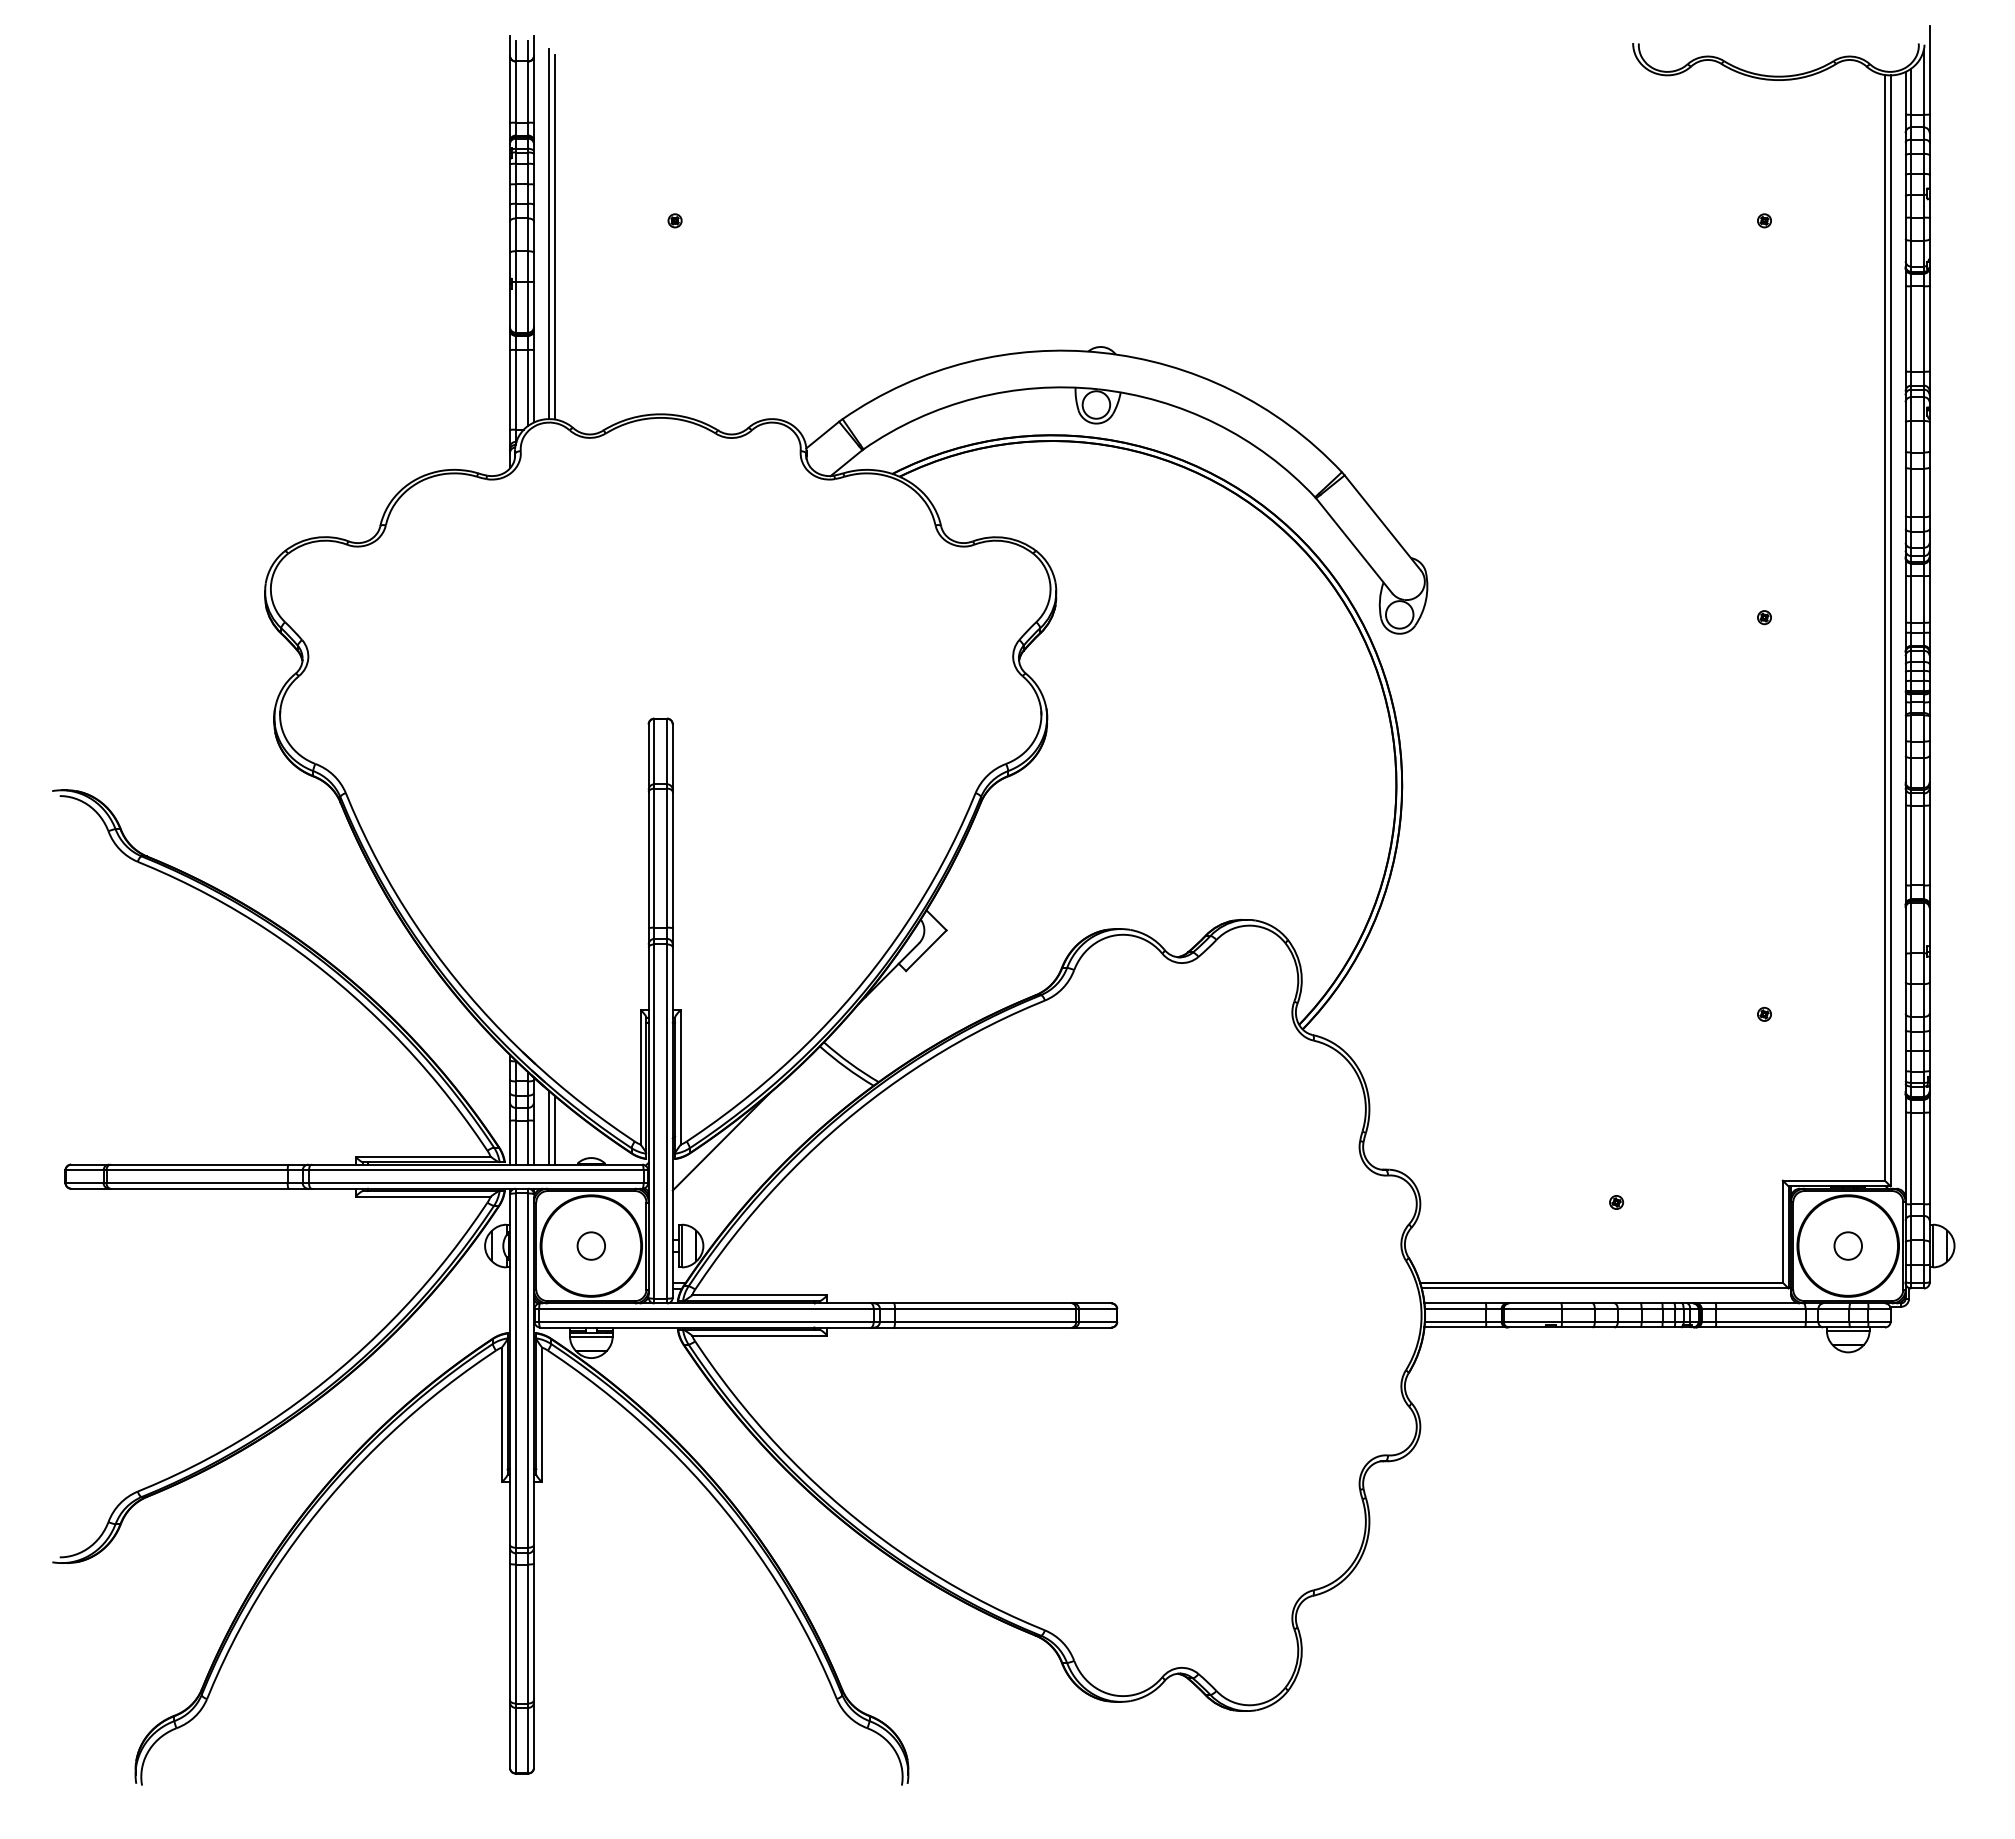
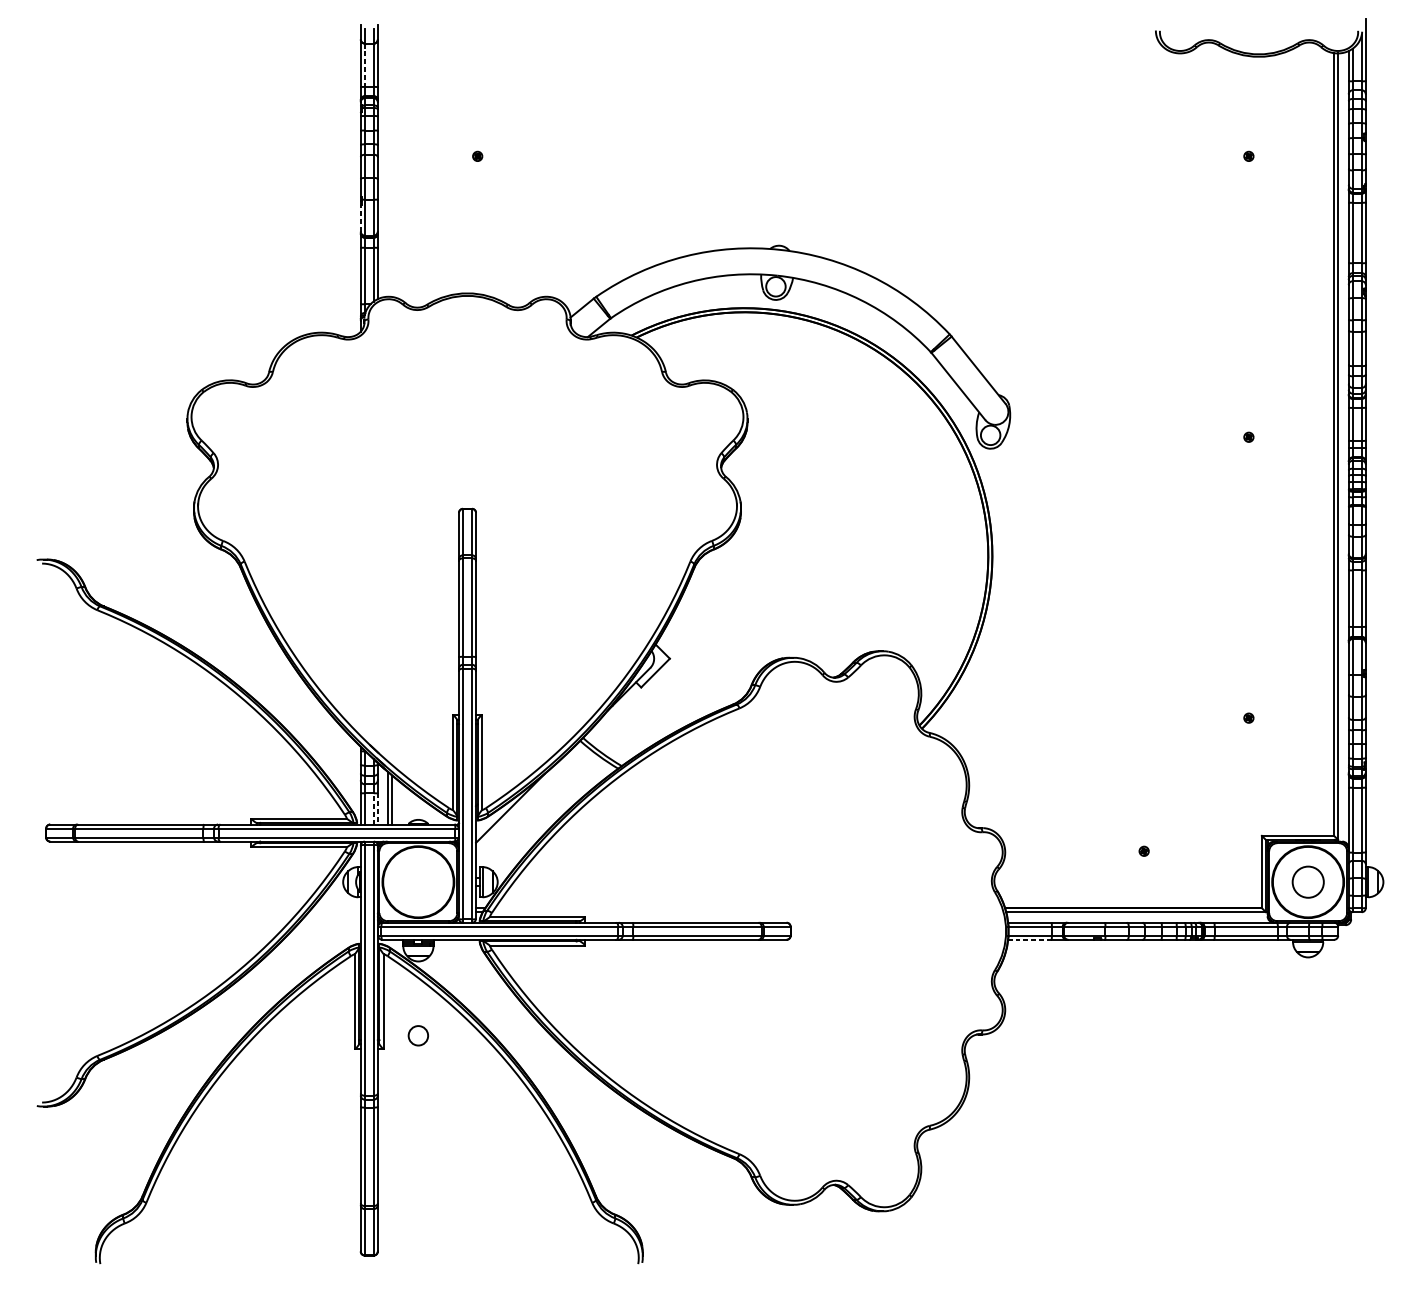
line: (515, 92) -> (364, 65), solid -> dashed
line: (548, 233) -> (388, 165), removed
line: (554, 236) -> (392, 167), removed
line: (509, 307) -> (360, 217), solid -> dashed
line: (528, 1142) -> (373, 808), solid -> dashed
line: (534, 1142) -> (378, 808), solid -> dashed
circle: (590, 1245) -> (417, 1035), moved
circle: (1847, 1245) -> (1307, 881), size x1.6
line: (1455, 1327) -> (1030, 939), solid -> dashed

